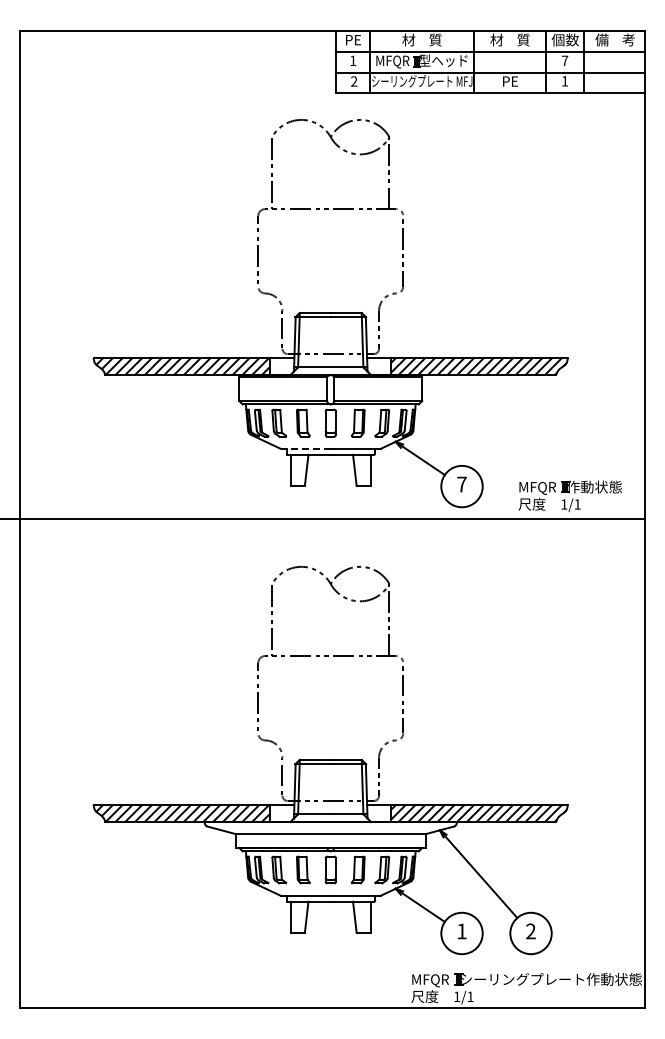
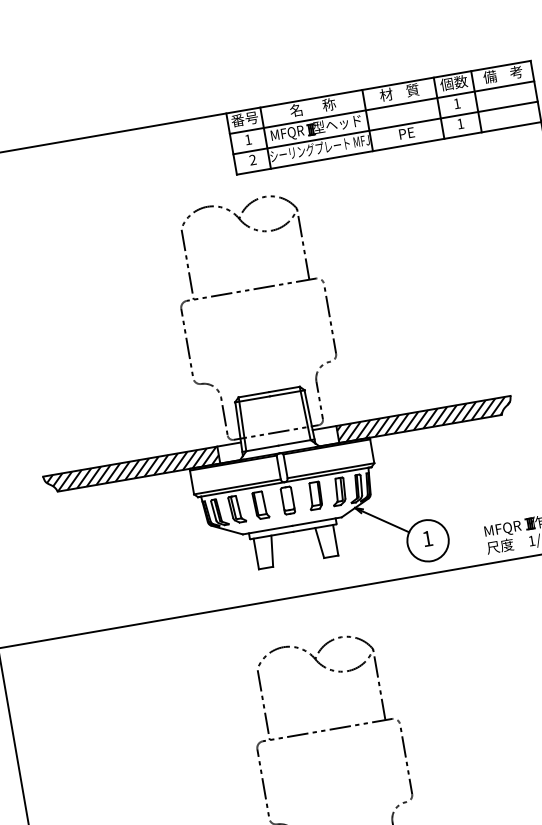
text: (352, 39) -> (244, 118), PE -> 番号
text: (422, 39) -> (313, 106), 材    質 -> 名      称
text: (564, 60) -> (456, 103), 7 -> 1
line: (305, 448) -> (267, 529), dashed -> solid
text: (461, 484) -> (427, 538), 7 -> 1

